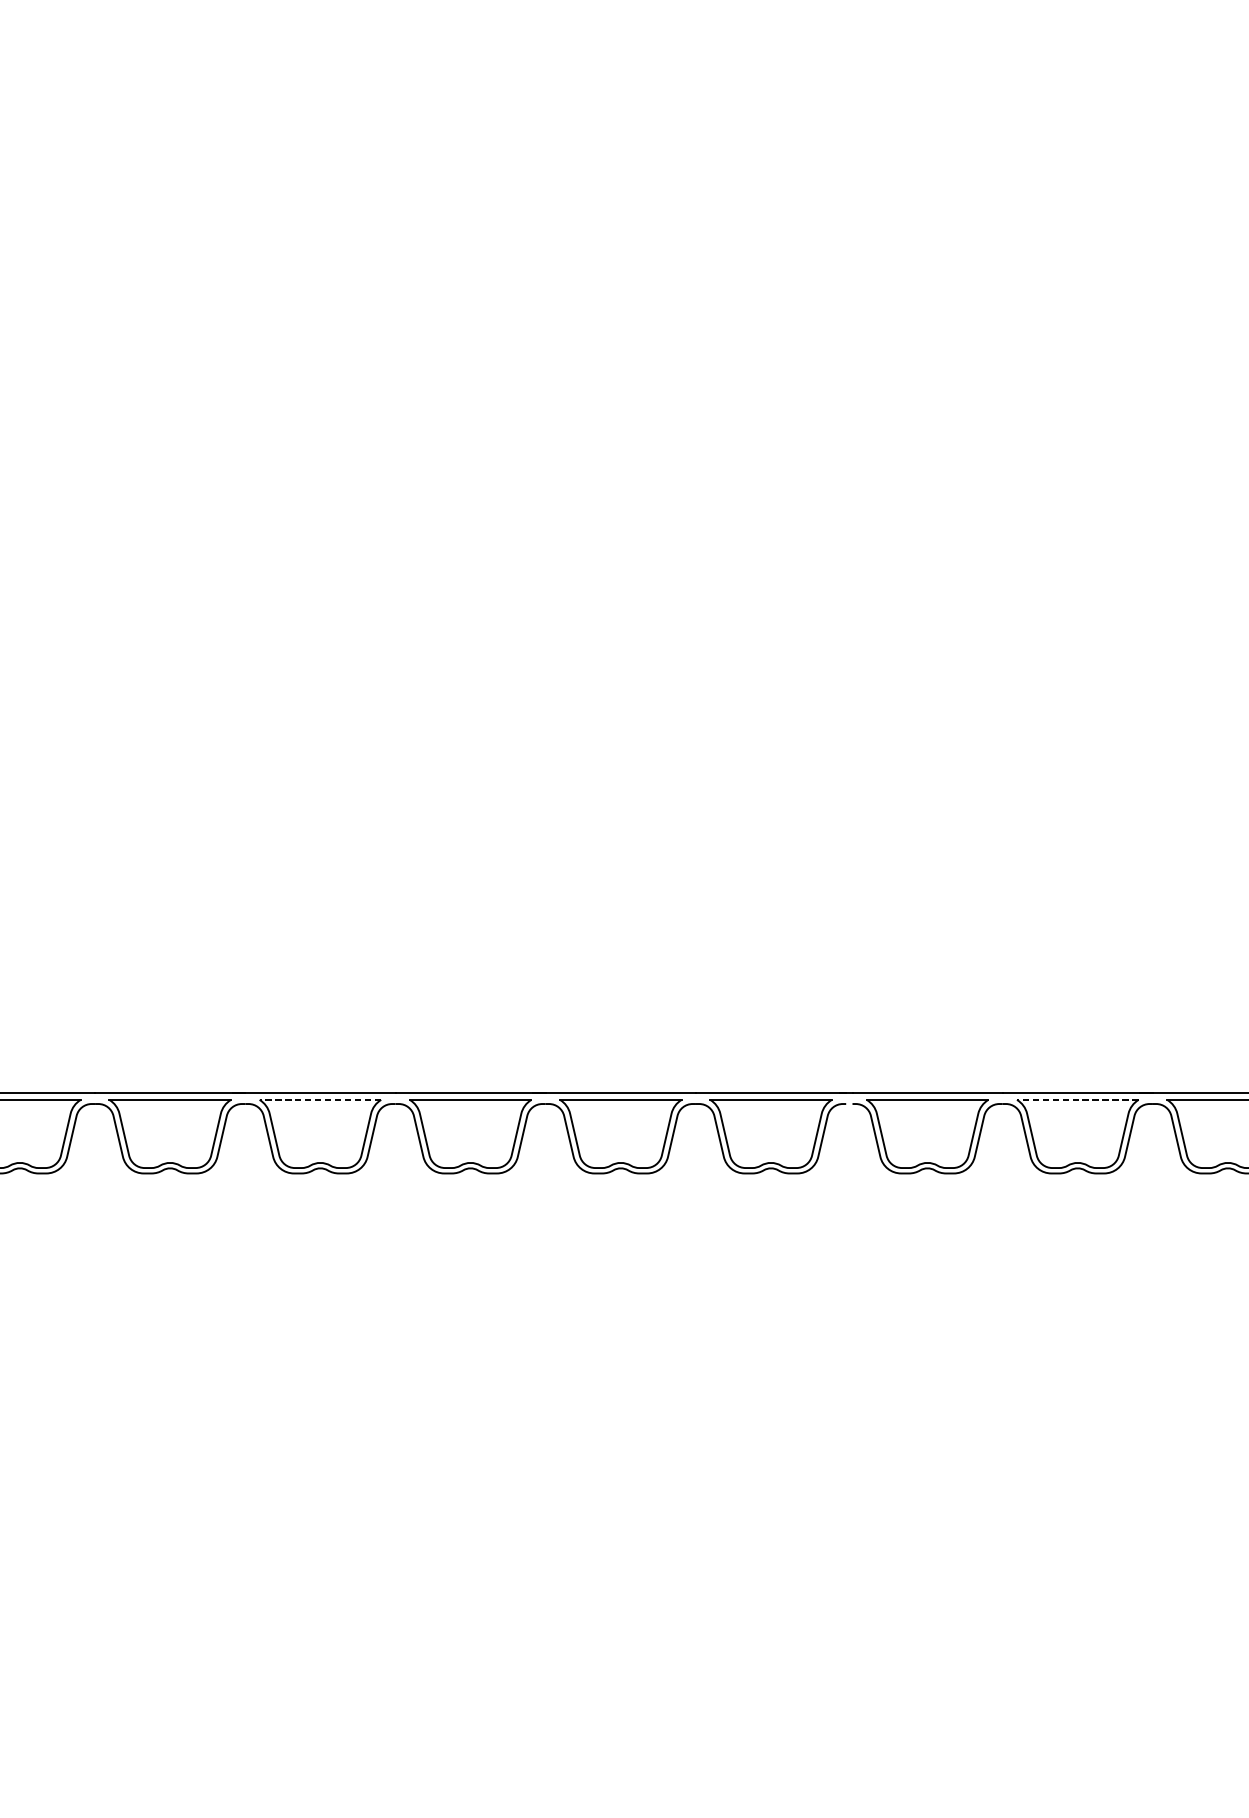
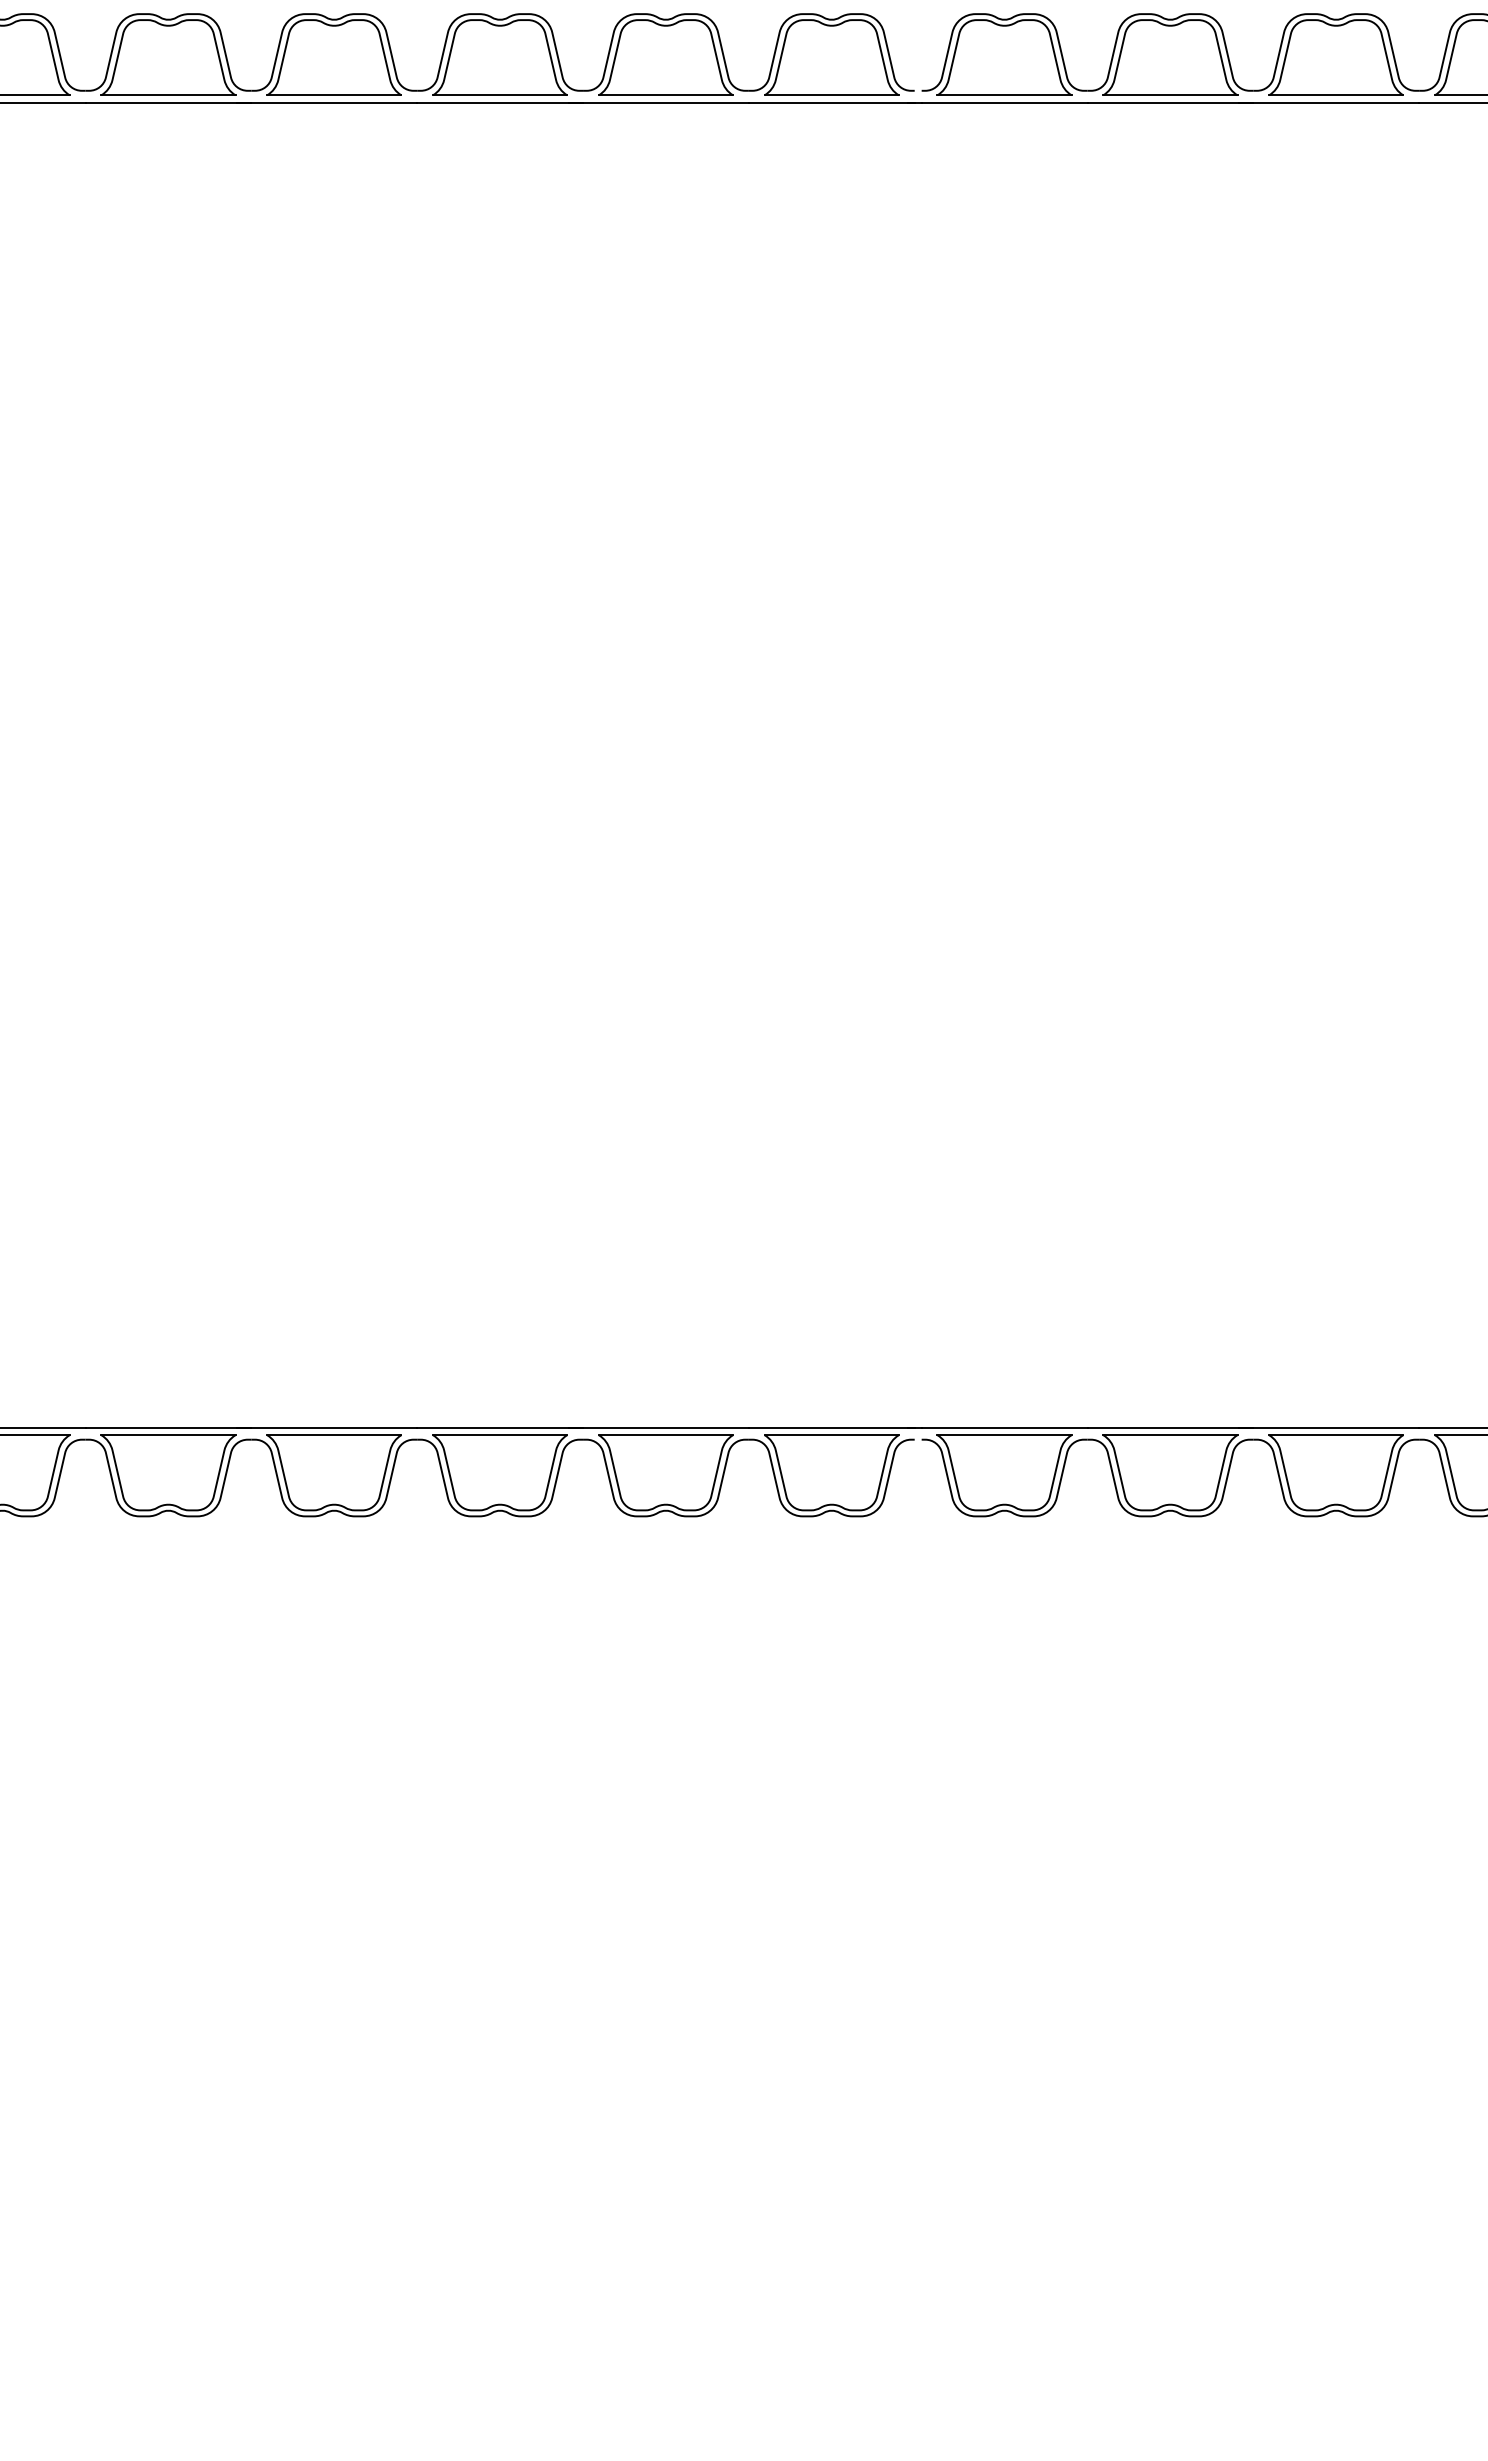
line: (319, 1100) -> (333, 1435), dashed -> solid
line: (1077, 1100) -> (1169, 1435), dashed -> solid

